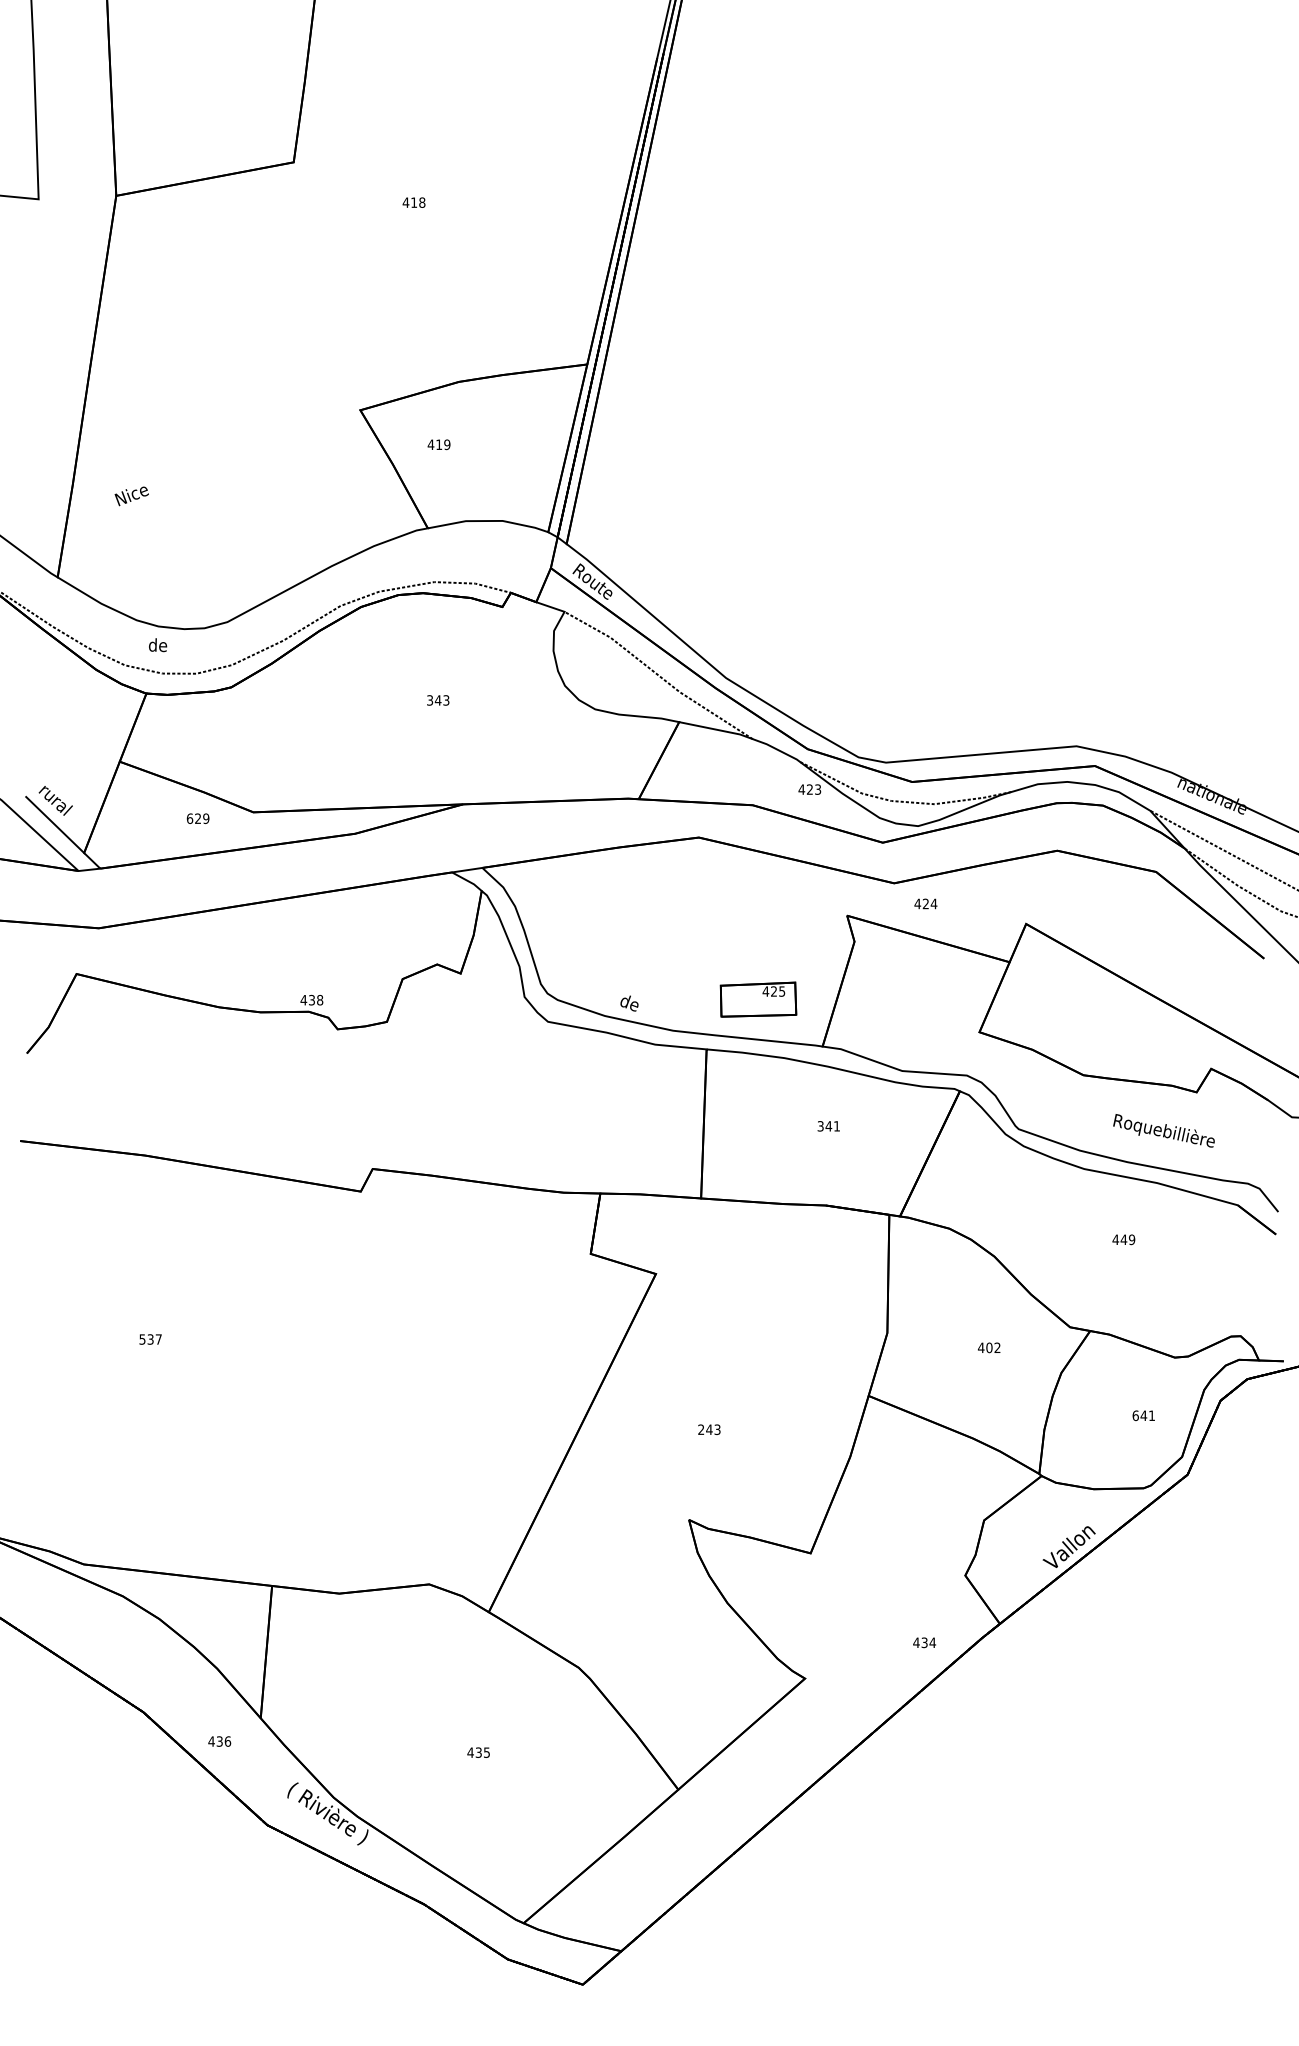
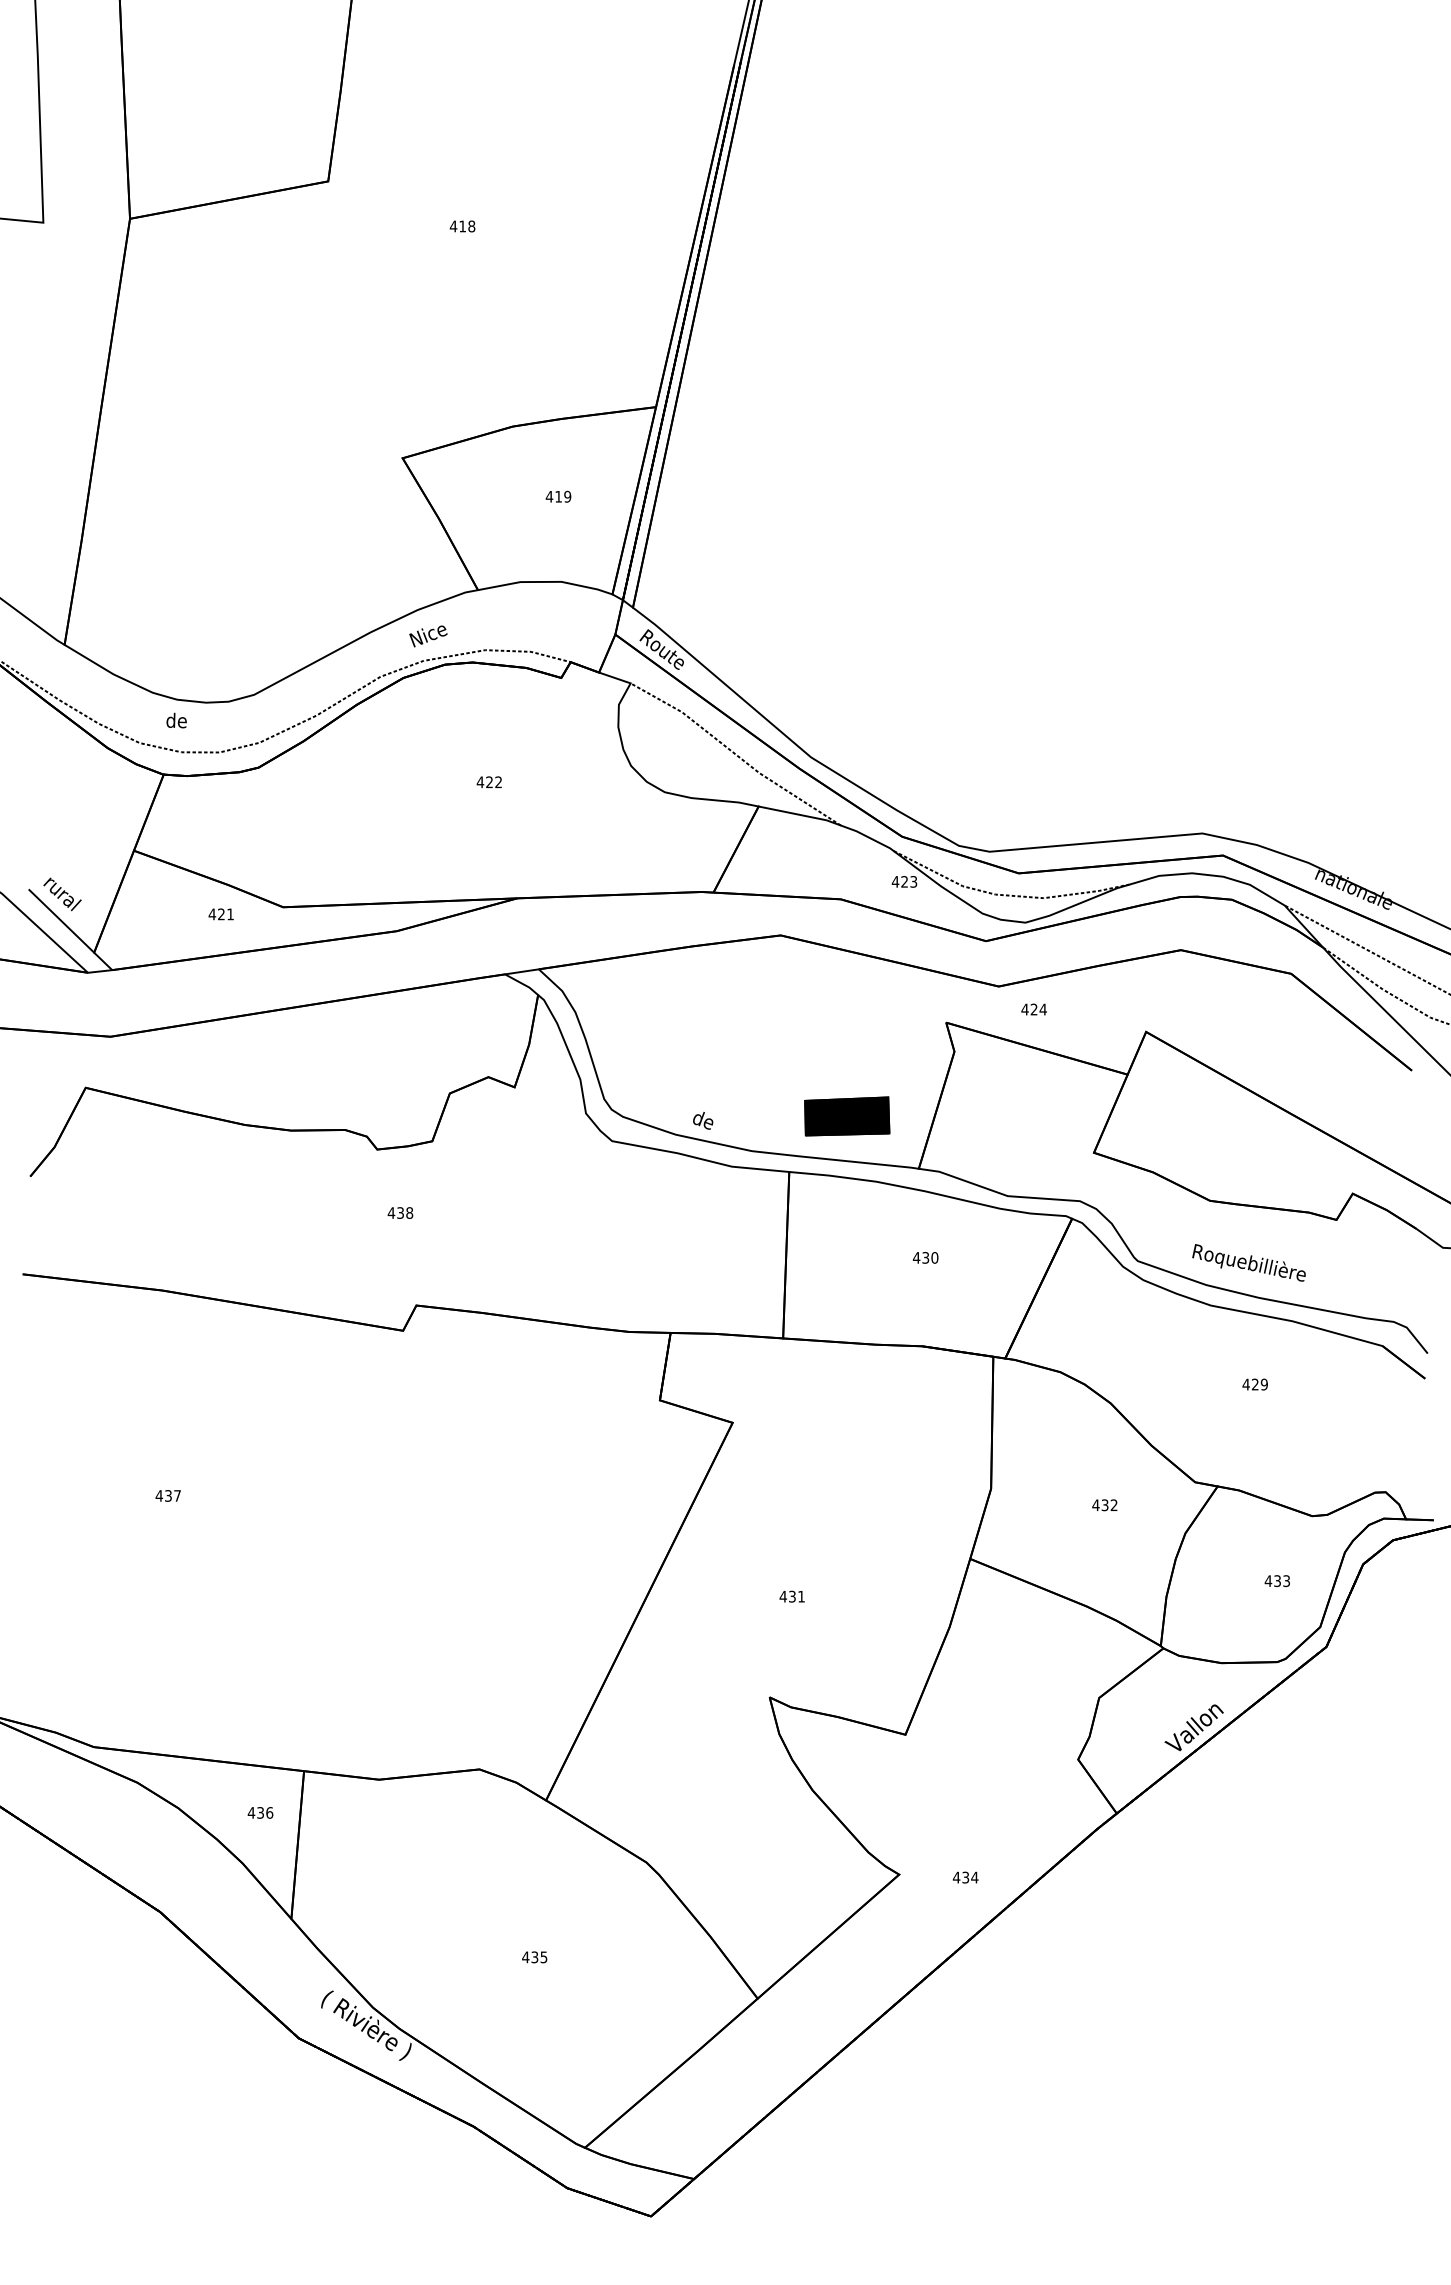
text: (439, 444) -> (558, 496), moved
text: (131, 496) -> (428, 636), moved
text: (437, 700) -> (488, 782), 343 -> 422
text: (198, 818) -> (221, 914), 629 -> 421
text: (311, 999) -> (400, 1212), moved
fill: (758, 999) -> (847, 1116), added
text: (828, 1125) -> (925, 1257), 341 -> 430
text: (1163, 1130) -> (1248, 1262), moved
text: (1123, 1239) -> (1254, 1384), 449 -> 429
text: (142, 1339) -> (159, 1495), 537 -> 437
text: (988, 1348) -> (1104, 1505), 402 -> 432
text: (1142, 1416) -> (1276, 1581), 641 -> 433
text: (708, 1429) -> (791, 1596), 243 -> 431
text: (924, 1642) -> (965, 1877), moved
text: (219, 1741) -> (260, 1812), moved

